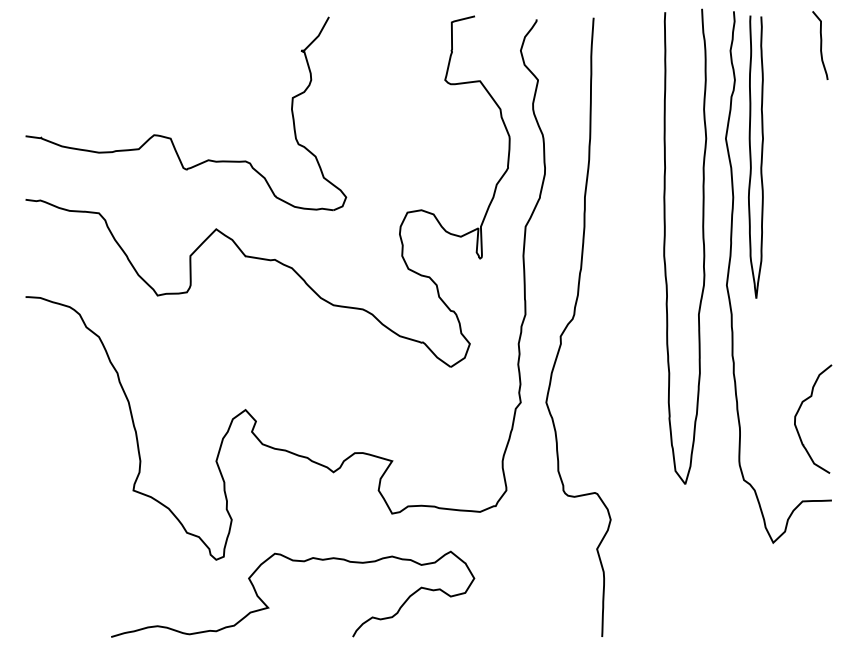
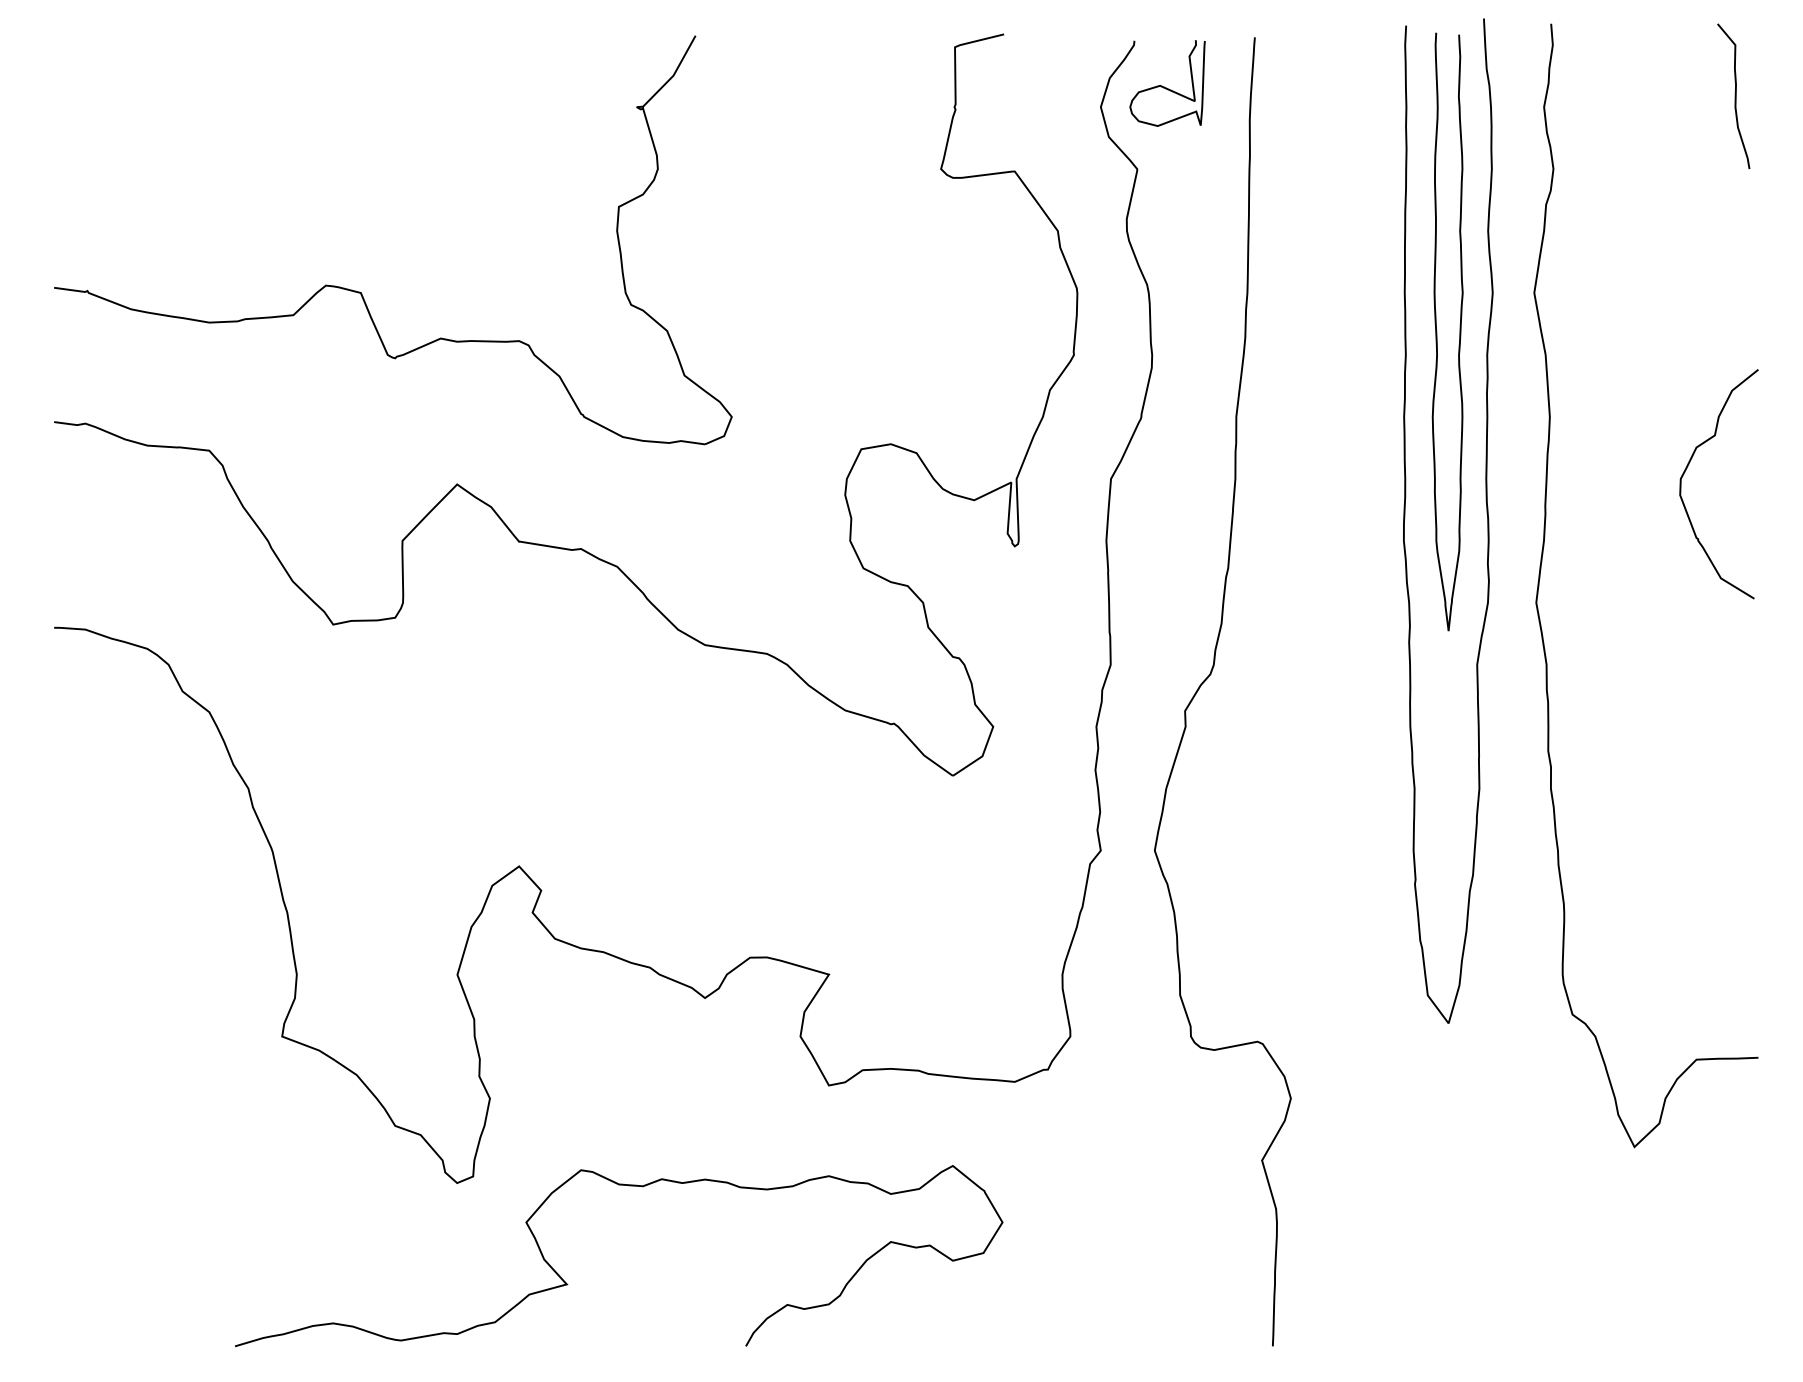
curve: (551, 40) -> (1165, 85), added
curve: (751, 156) -> (1438, 330), moved
curve: (799, 410) -> (1689, 465), moved

